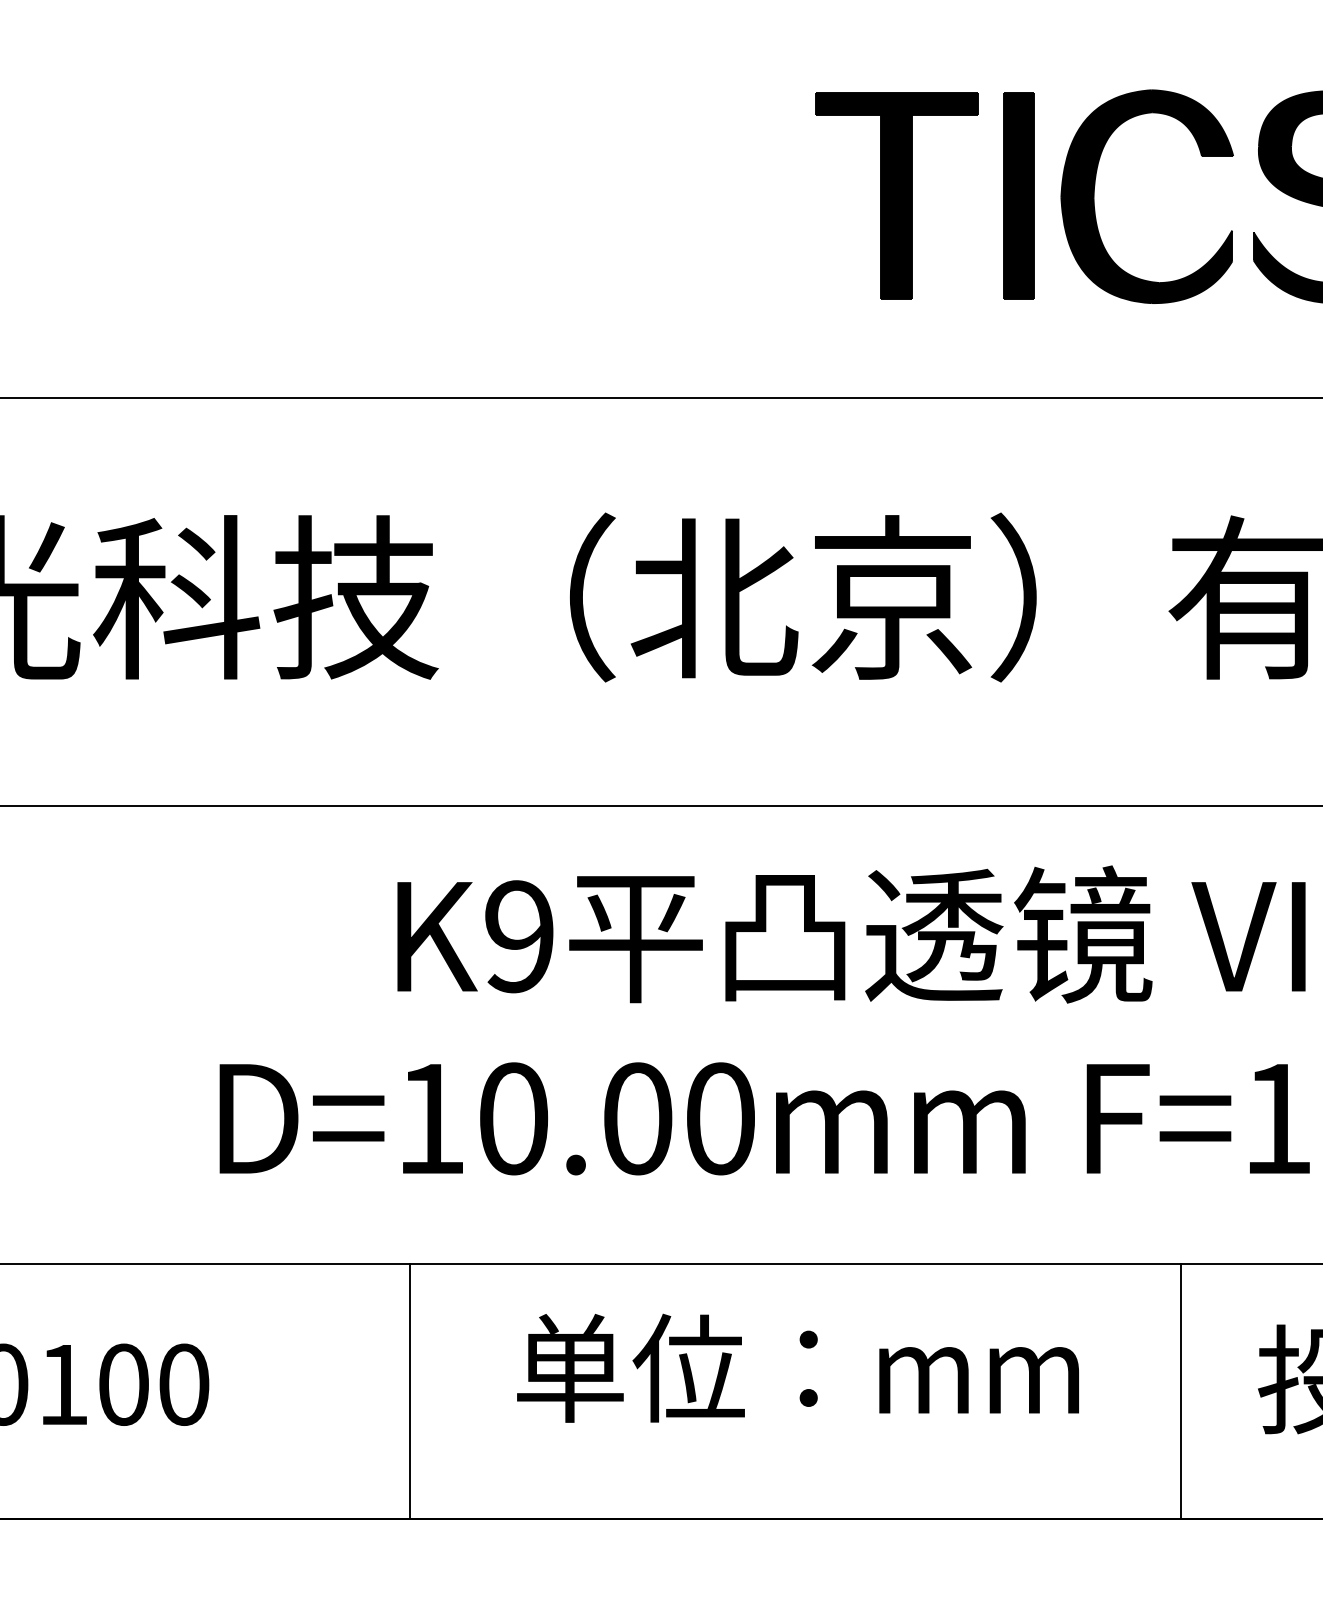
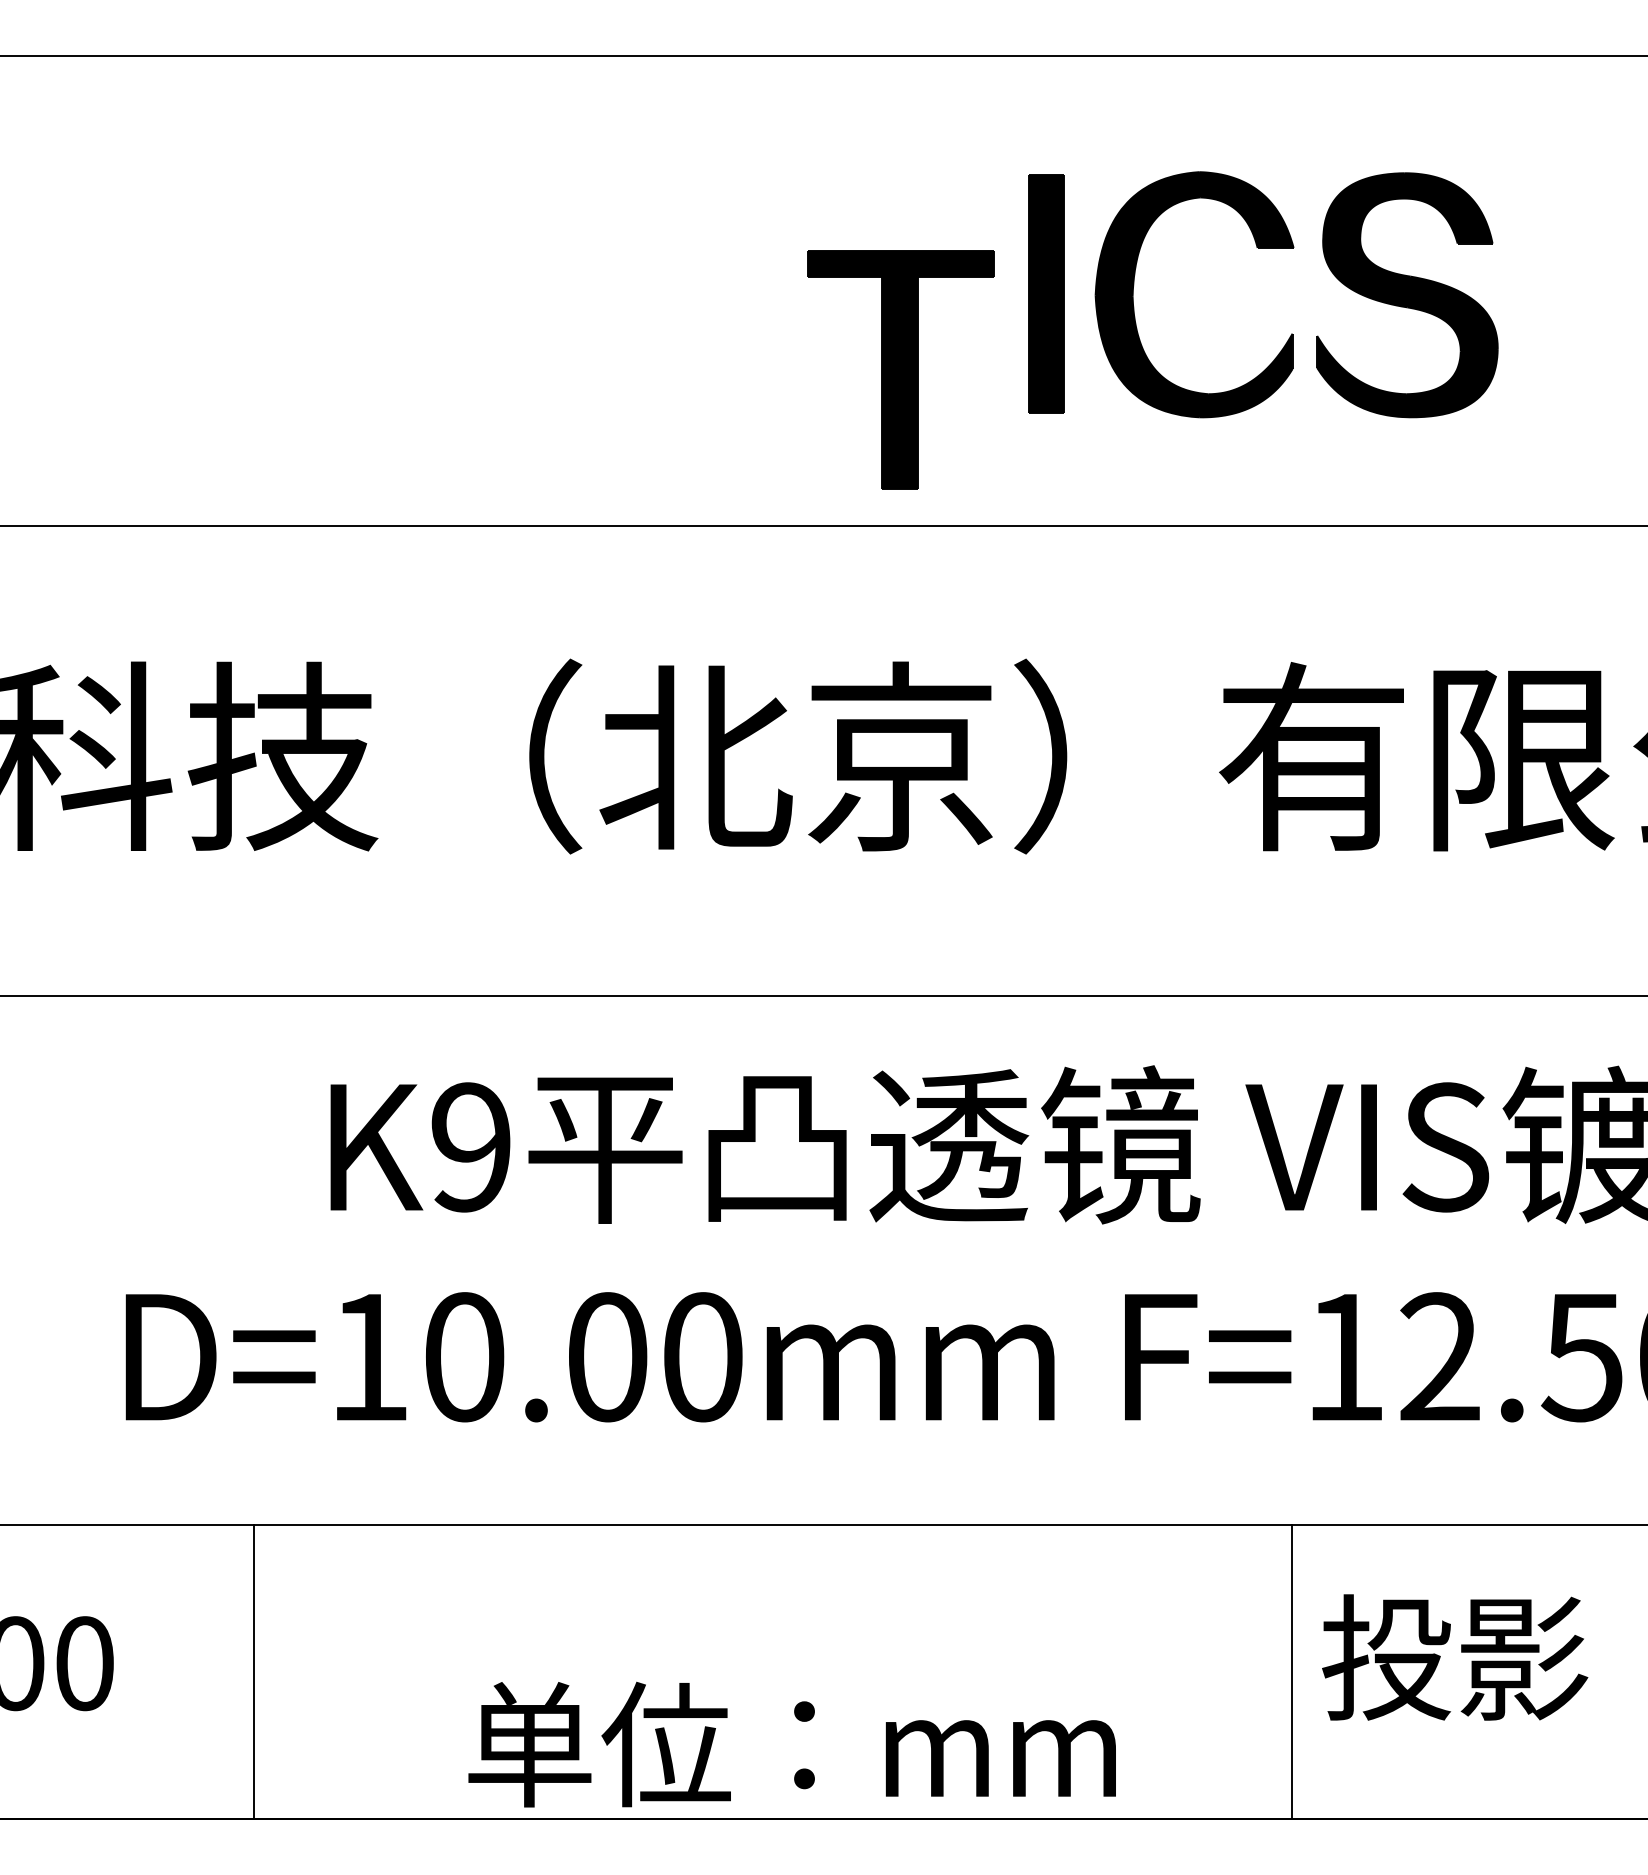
part: (896, 195) -> (900, 369), moved
text: (797, 1368) -> (791, 1744), moved
line: (410, 1391) -> (254, 1671), moved
line: (1180, 1391) -> (1291, 1671), moved

